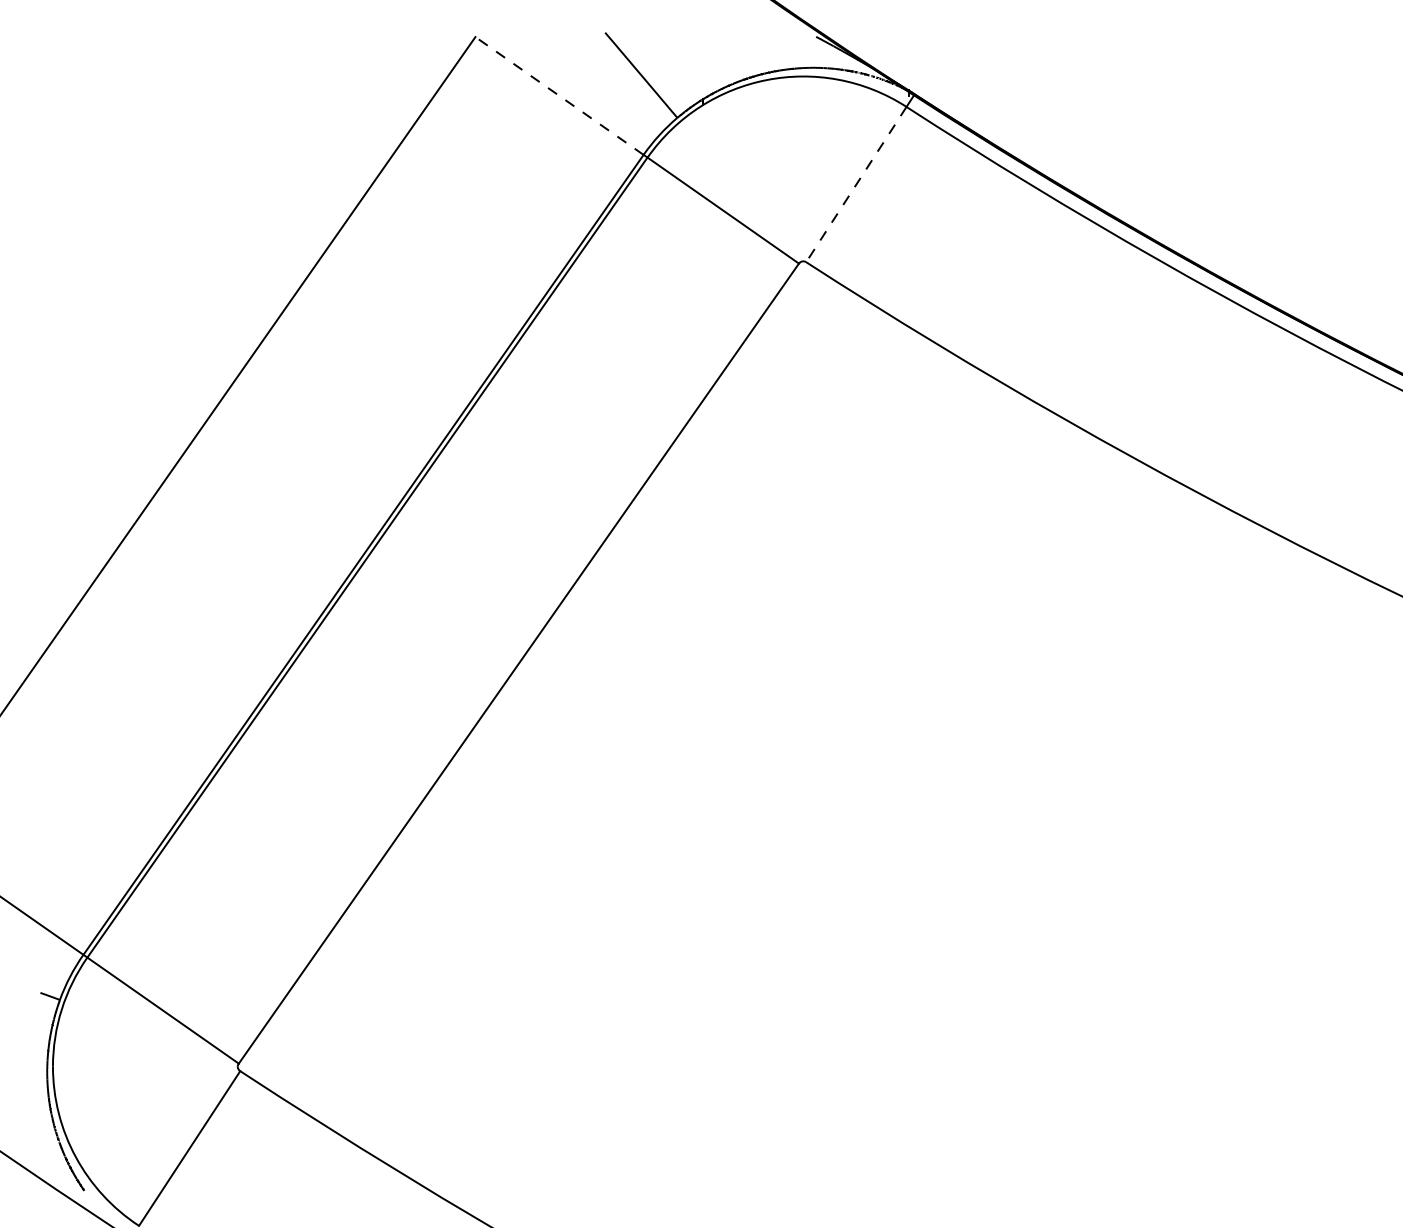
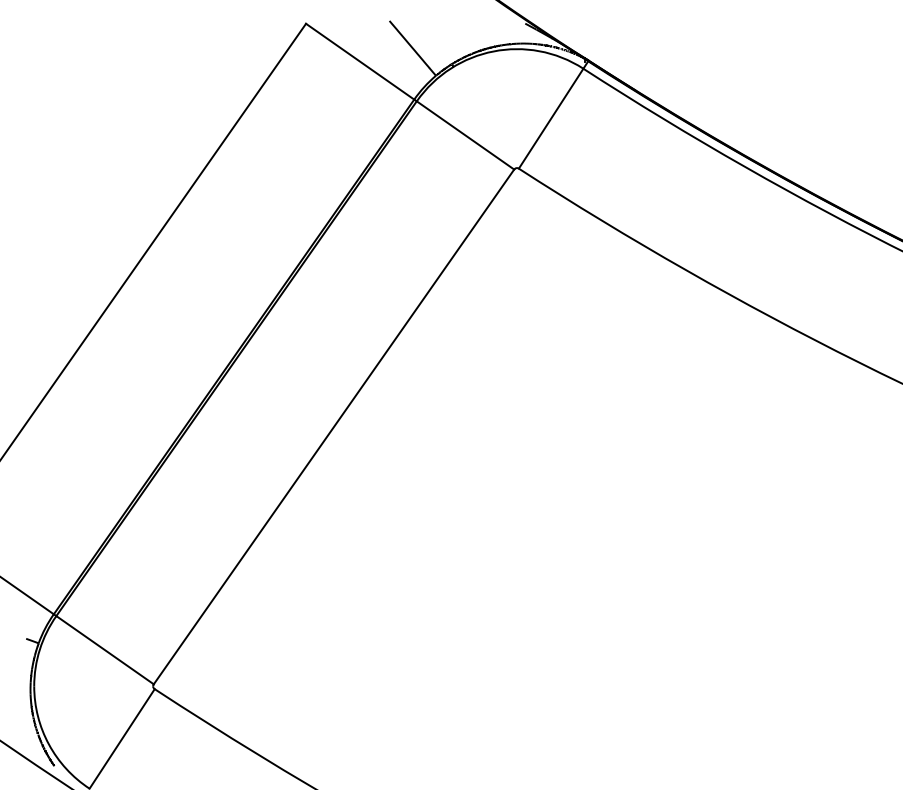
line: (558, 95) -> (359, 61), dashed -> solid
line: (855, 185) -> (550, 119), dashed -> solid

